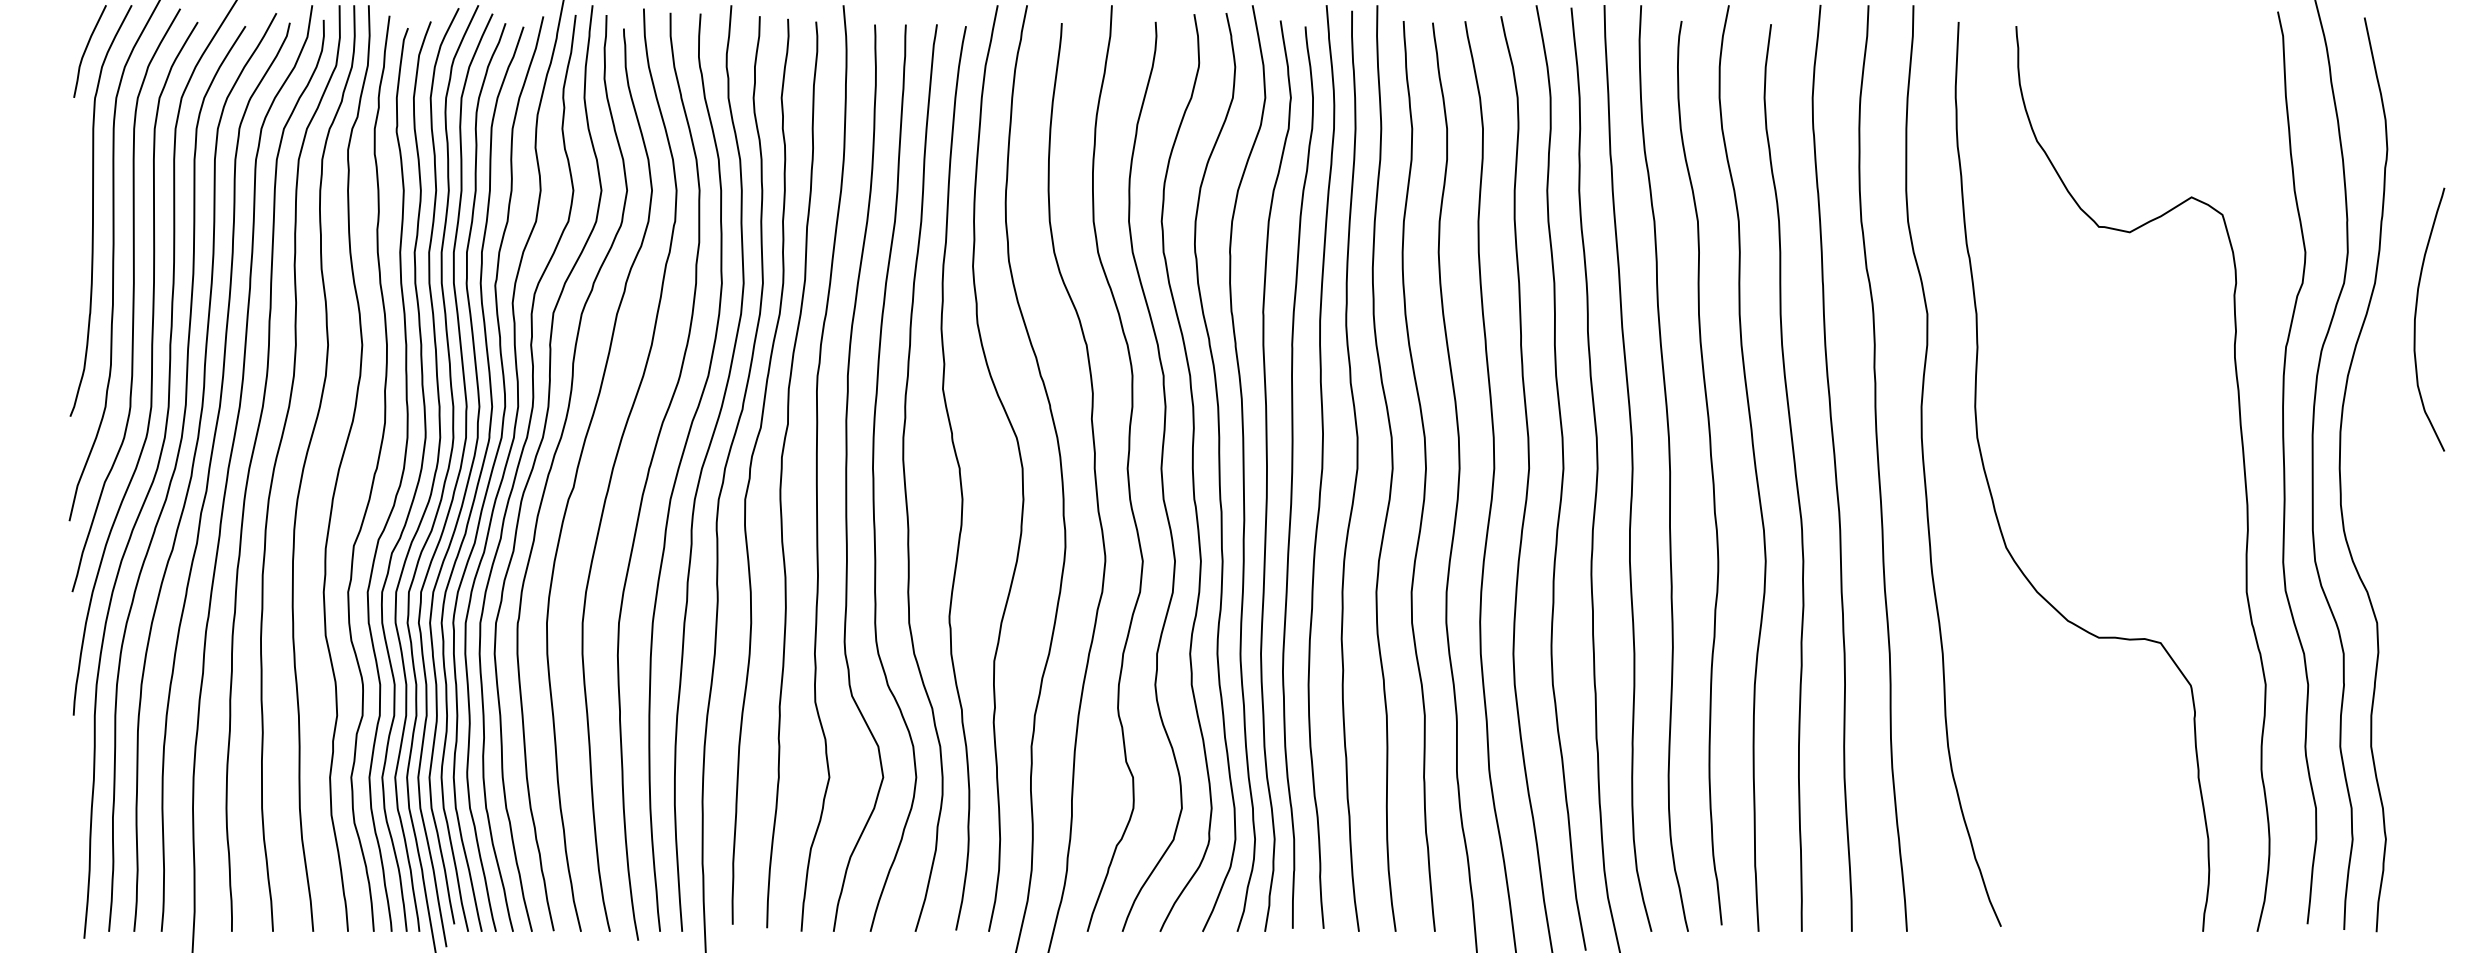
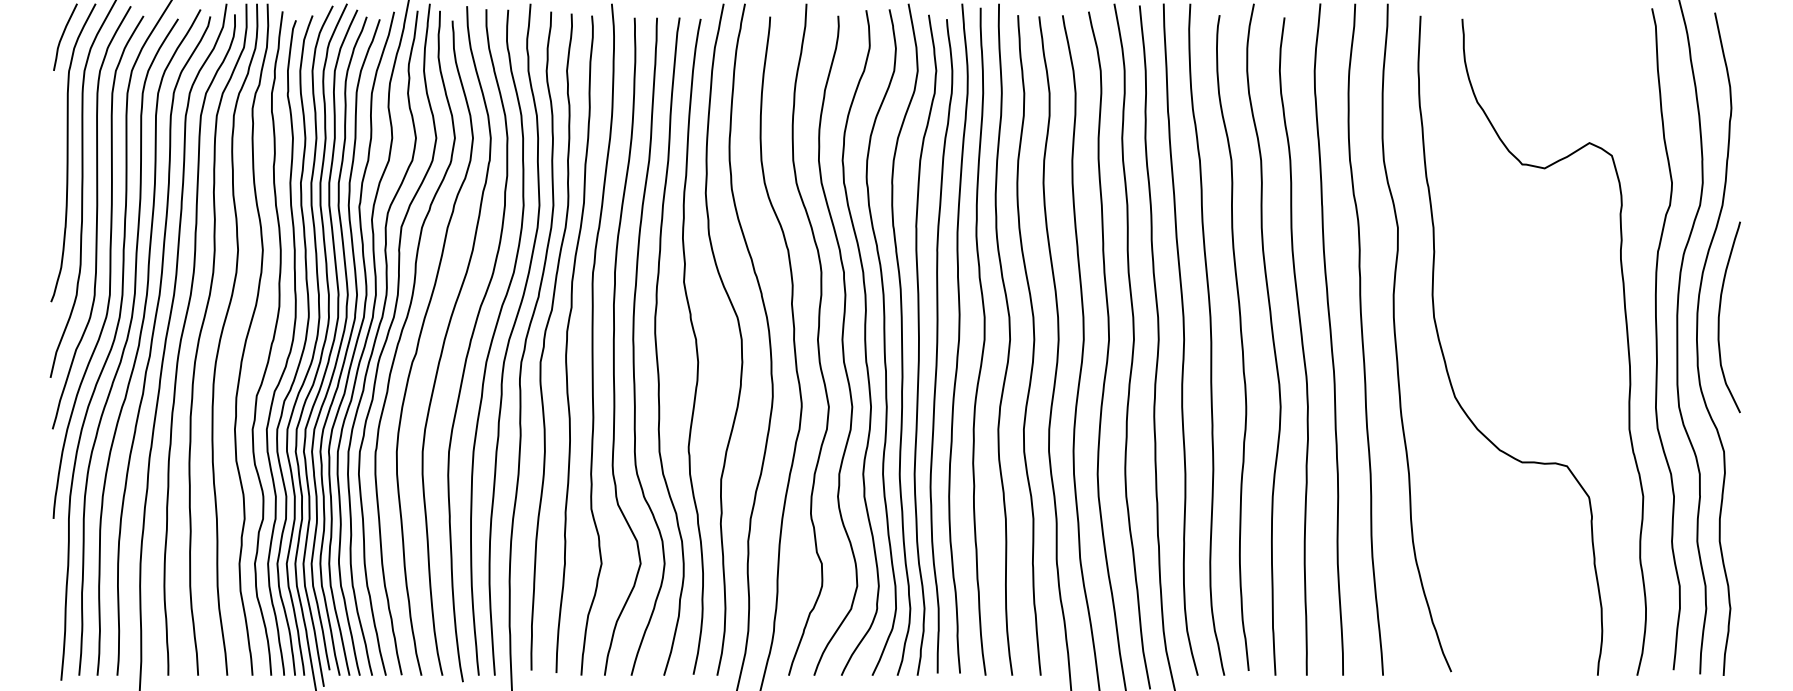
curve: (2416, 316) -> (1719, 315), moved

